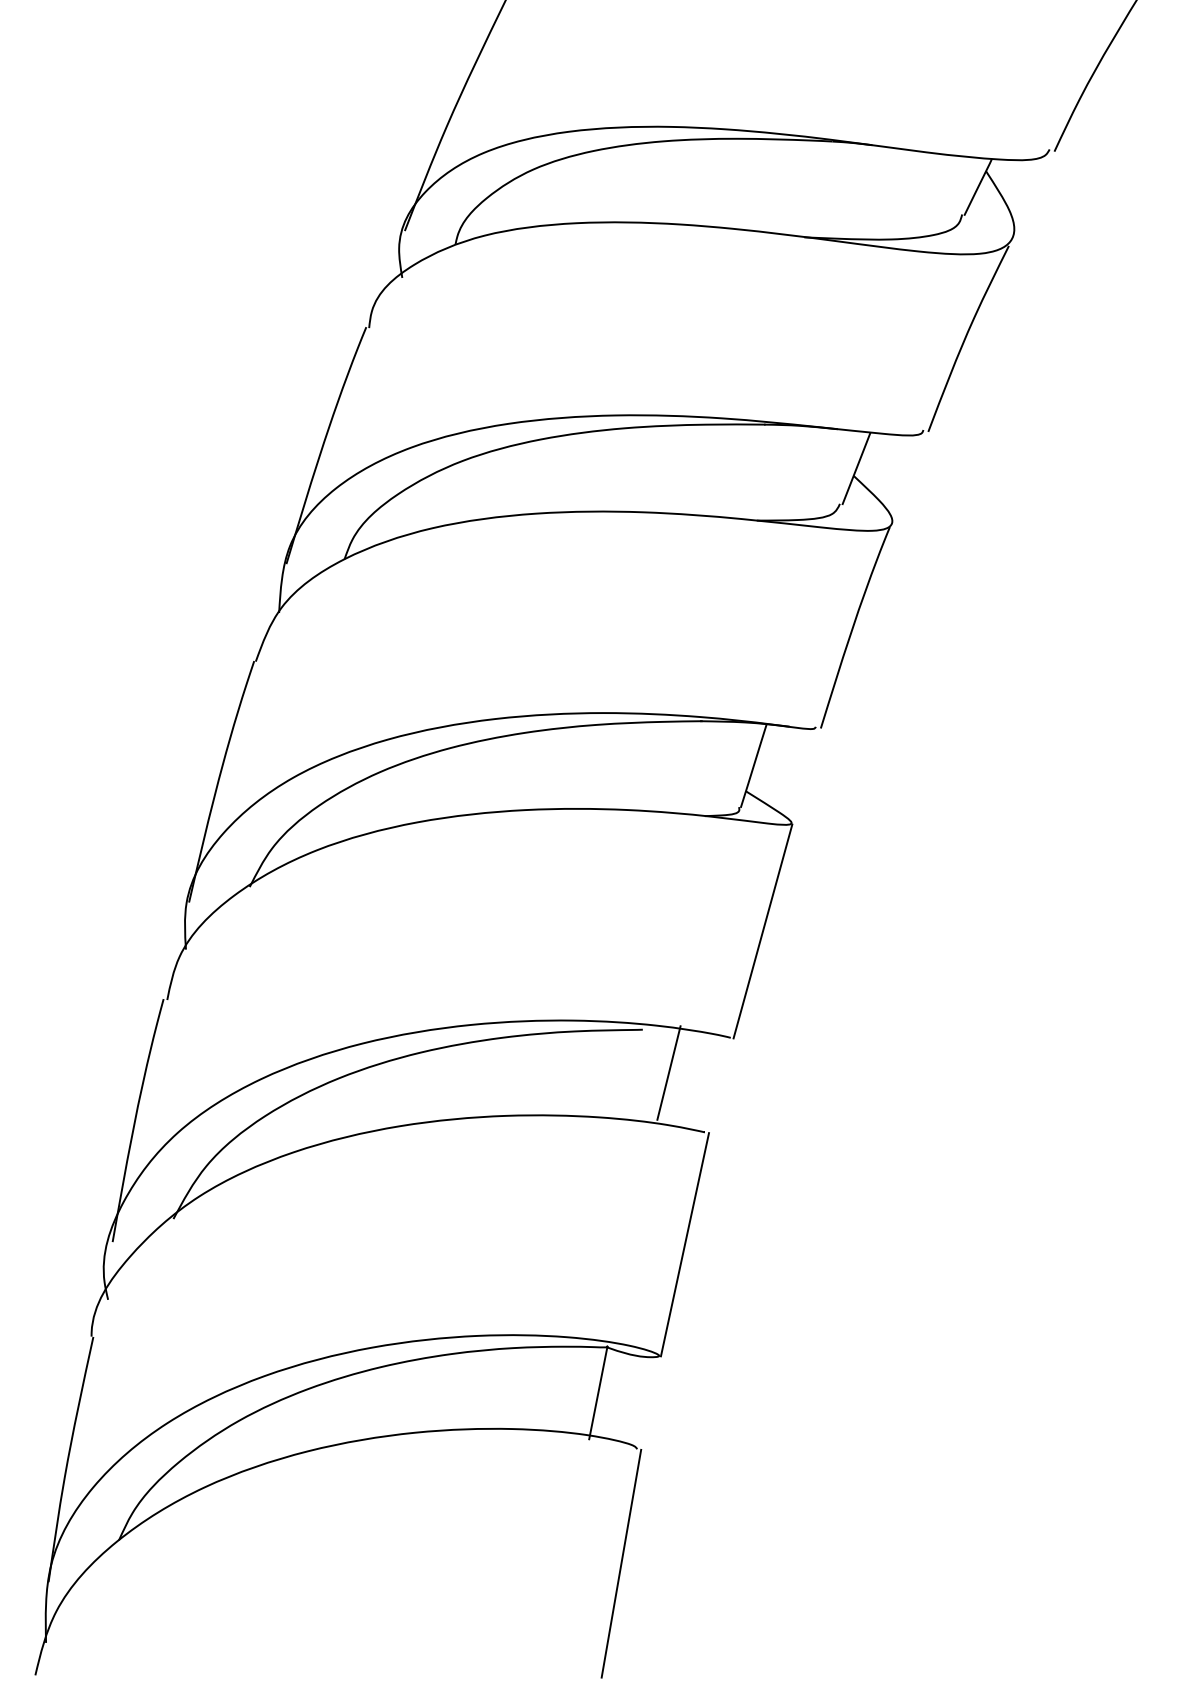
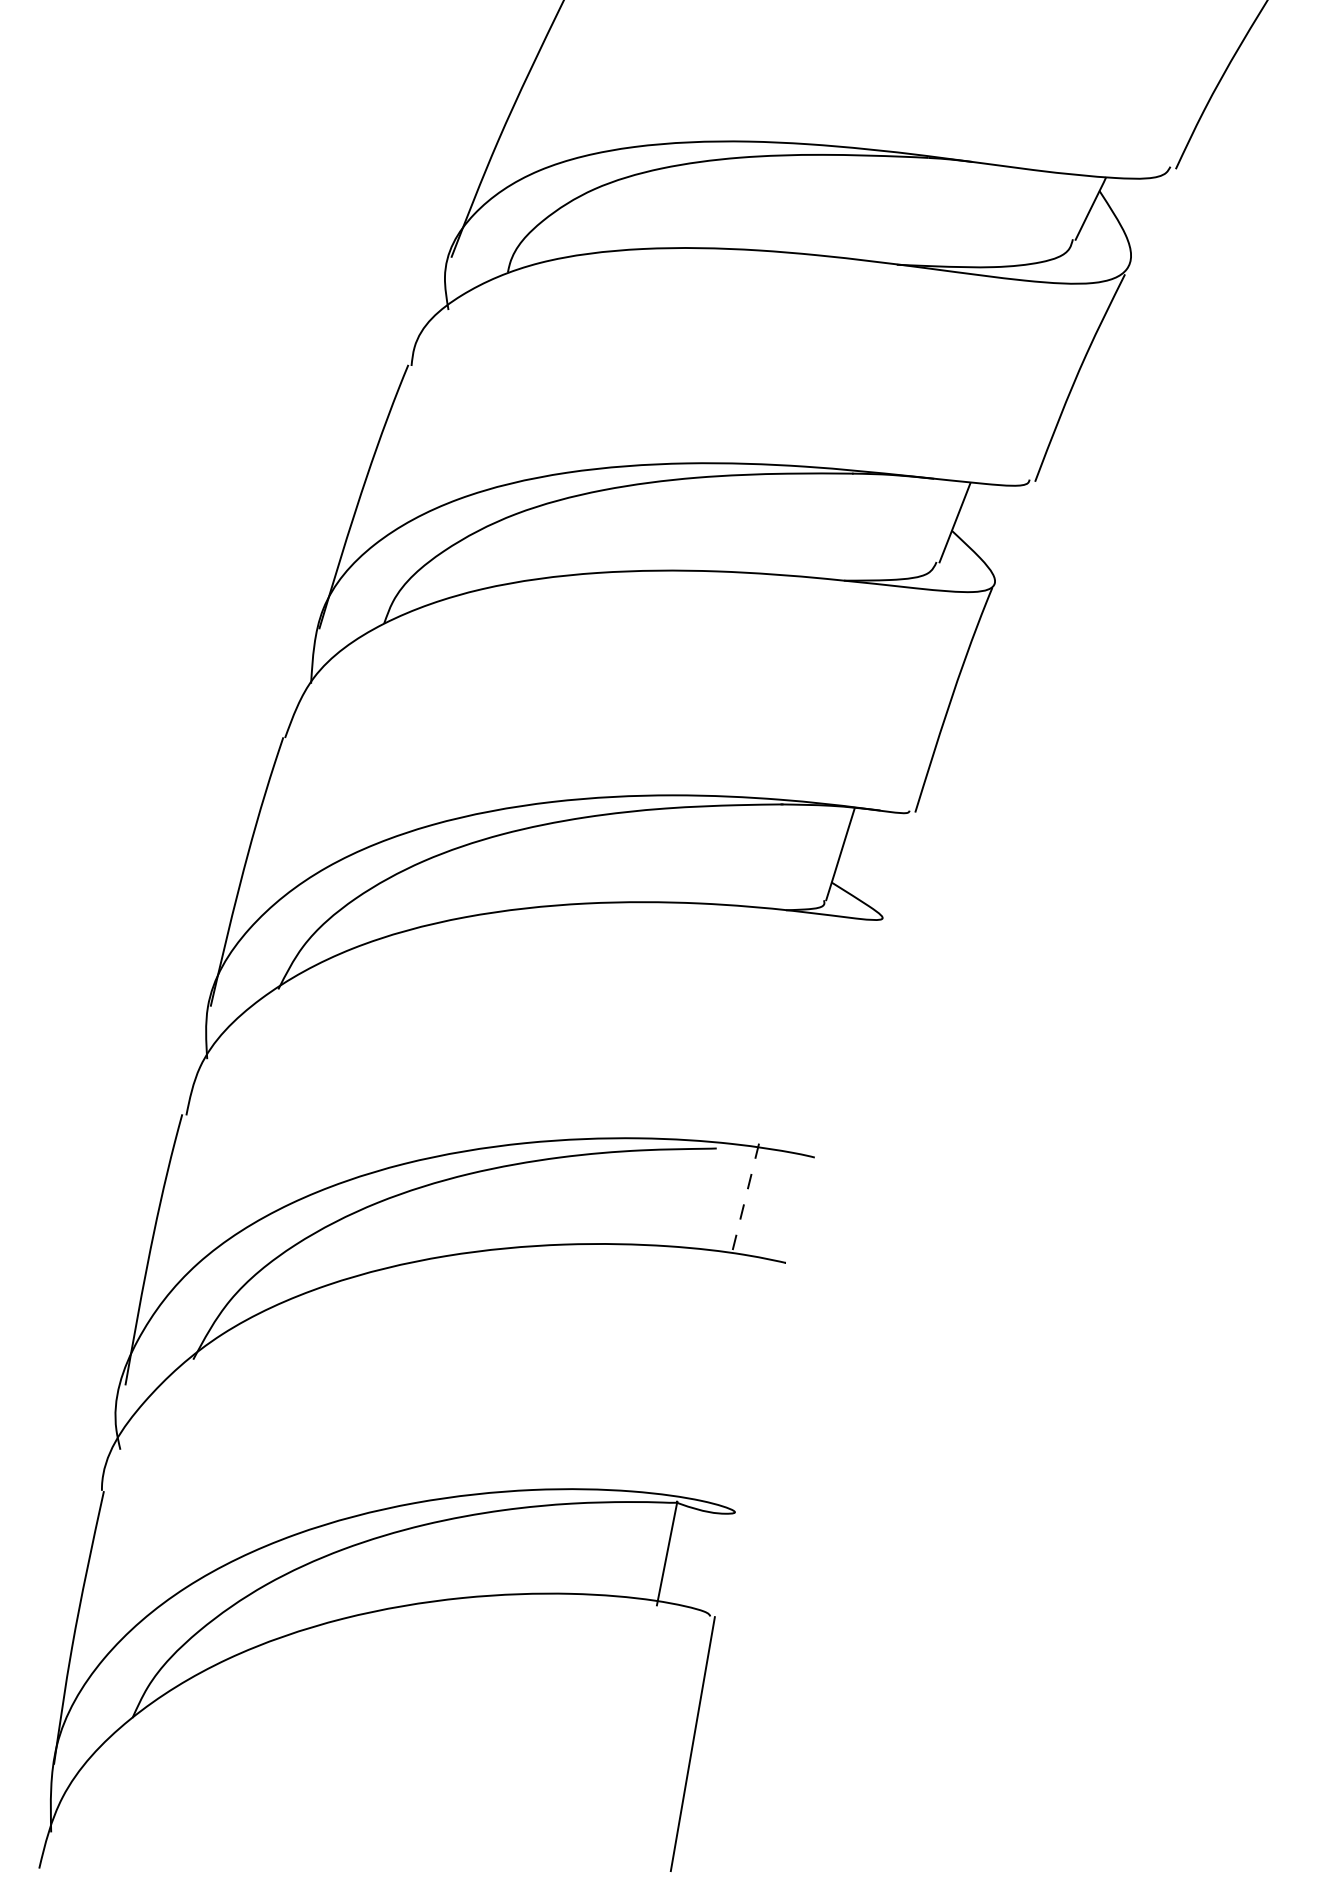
line: (762, 931) -> (850, 1038), removed
line: (668, 1073) -> (745, 1197), solid -> dashed
line: (684, 1244) -> (763, 1388), removed

